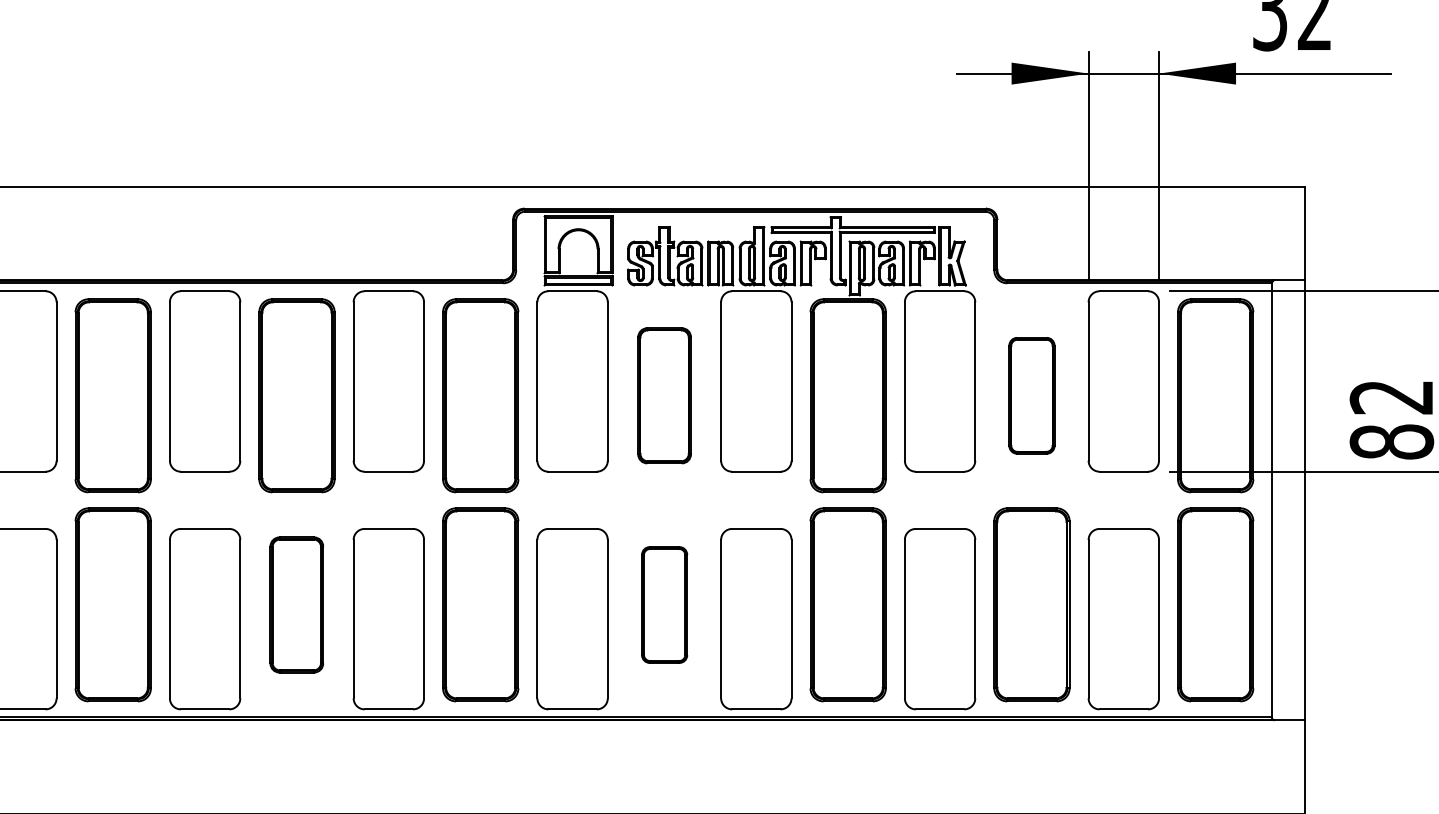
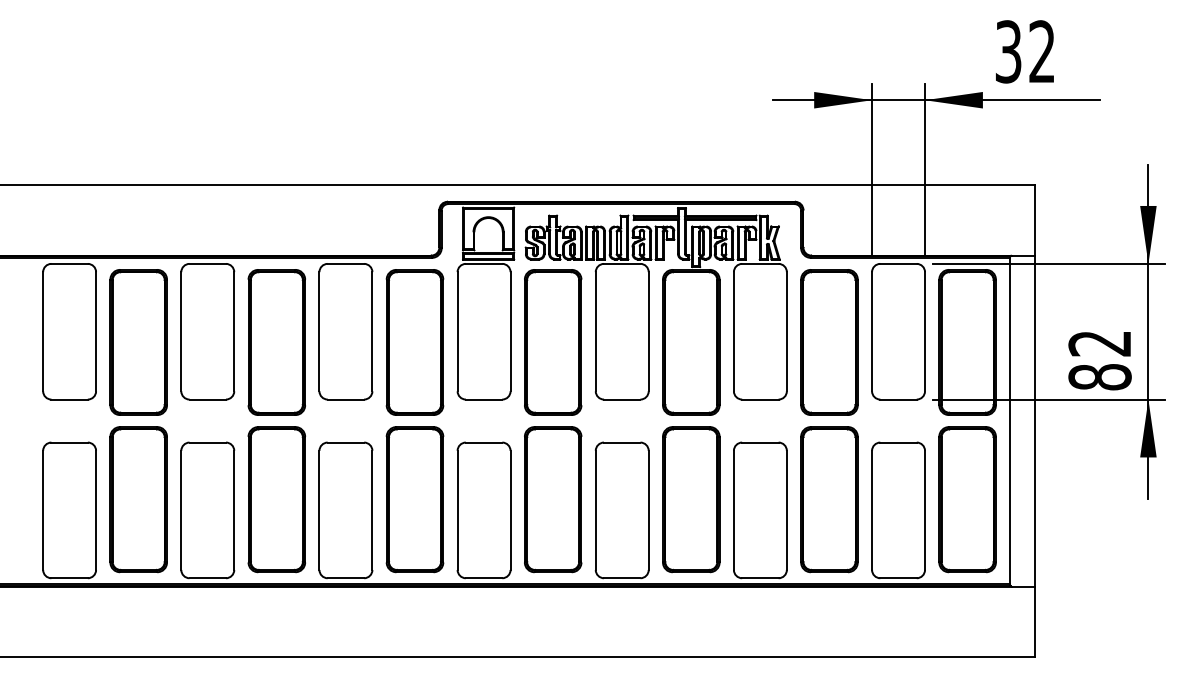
part: (664, 395) -> (553, 342), size x1.43
part: (1031, 395) -> (829, 342), size x1.67
part: (296, 604) -> (276, 499), size x1.43
part: (664, 604) -> (553, 499), size x1.67

